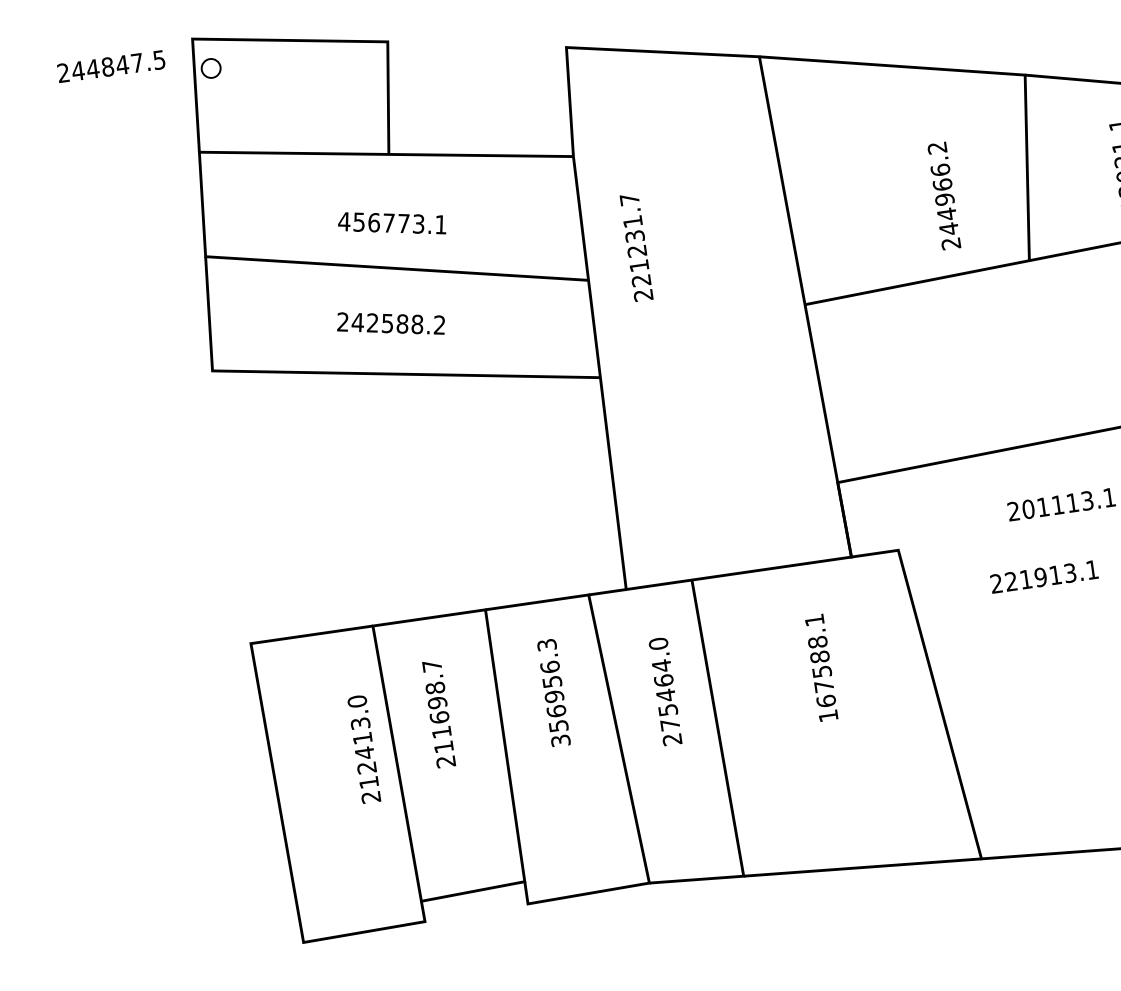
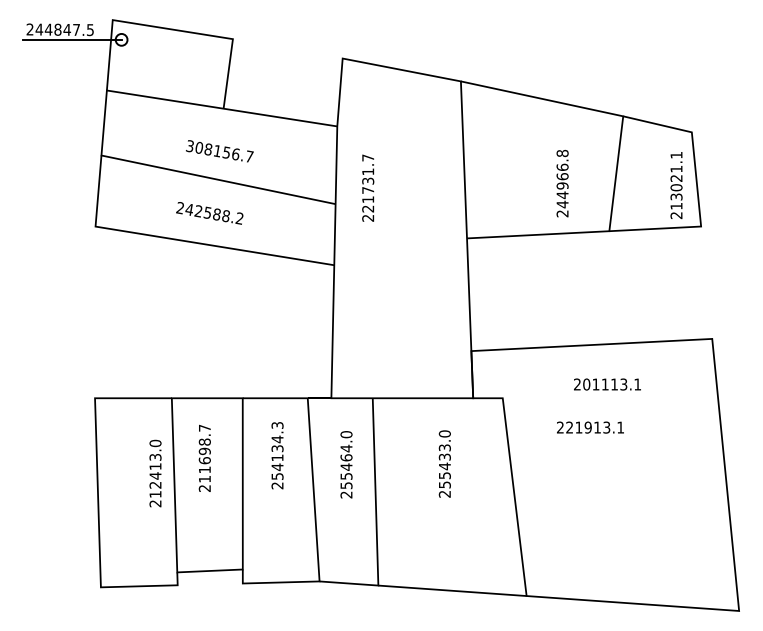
line: (131, 79) -> (71, 39), added
text: (937, 148) -> (562, 153), 244966.2 -> 244966.8
text: (392, 223) -> (219, 151), 456773.1 -> 308156.7
text: (637, 251) -> (368, 190), 221231.7 -> 221731.7
text: (820, 667) -> (444, 463), 167588.1 -> 255433.0
text: (555, 703) -> (277, 462), 356956.3 -> 254134.3
text: (670, 724) -> (346, 485), 275464.0 -> 255464.0

